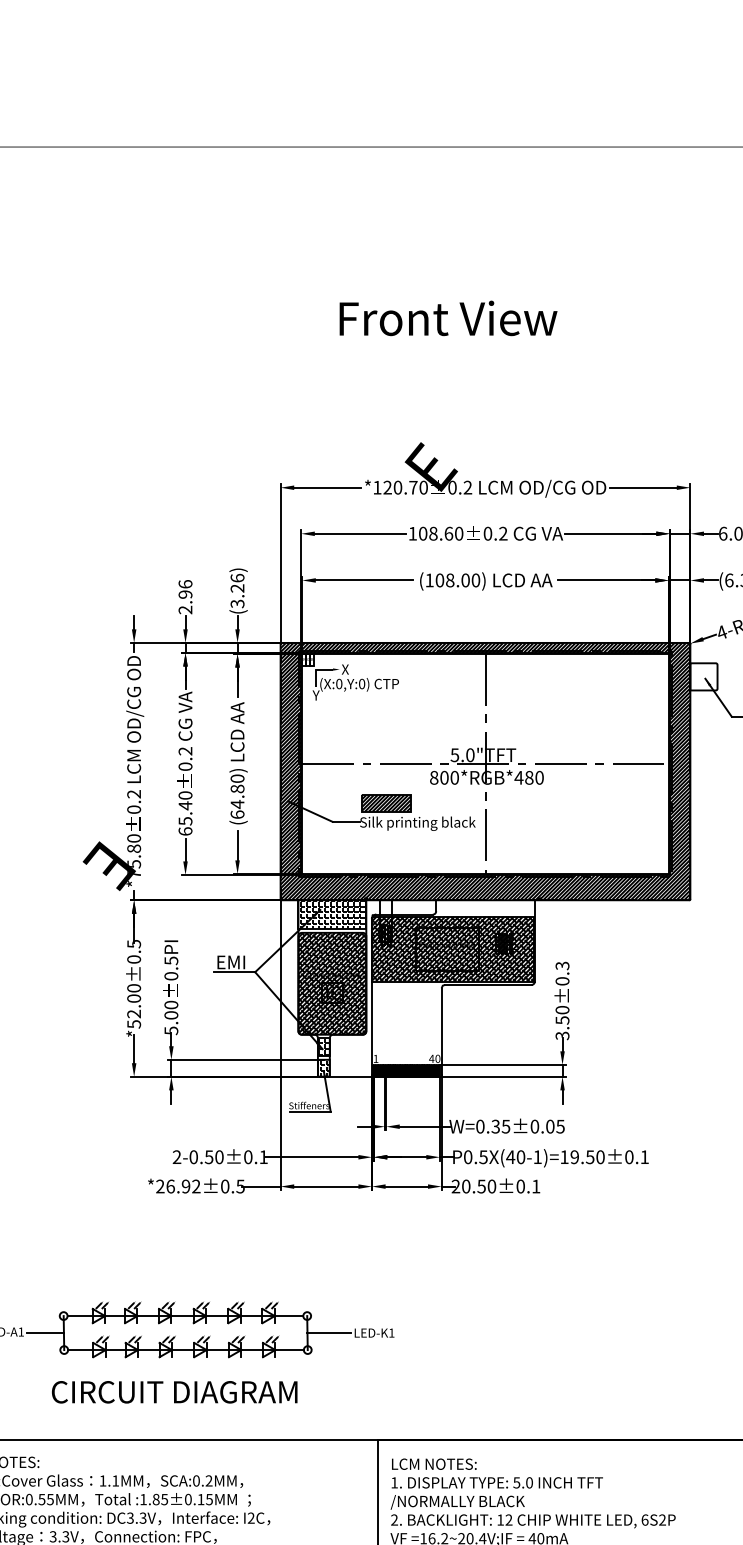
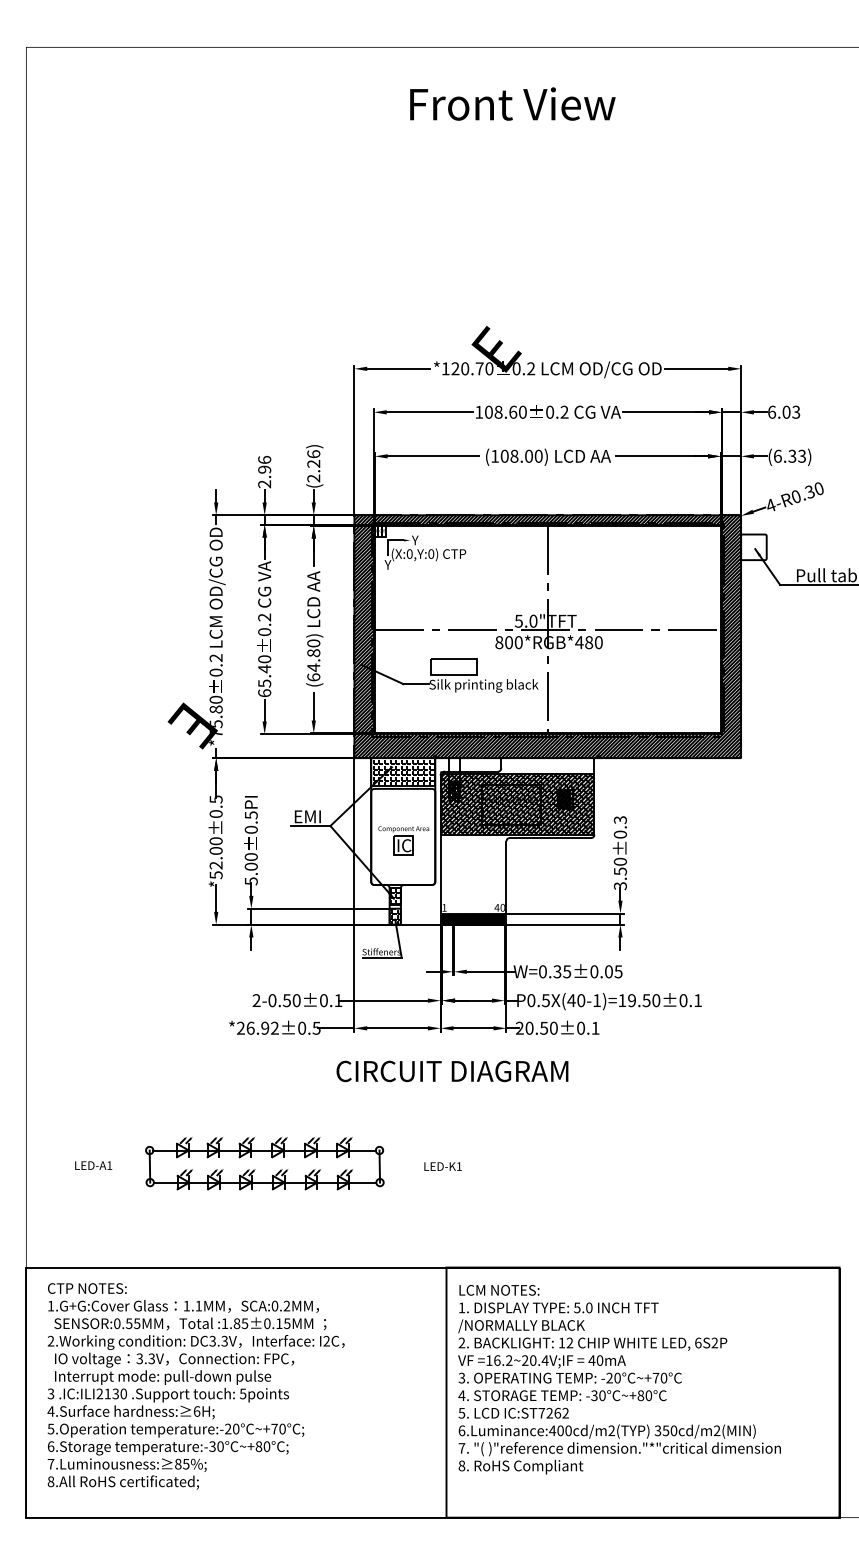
text: (448, 317) -> (512, 103), moved
text: (238, 603) -> (314, 478), (3.26) -> (2.26)
text: (345, 669) -> (415, 540), X -> Y
hatch: (386, 803) -> (454, 666), removed
hatch: (332, 983) -> (403, 836), removed
line: (44, 1333) -> (131, 1166), removed
line: (328, 1333) -> (399, 1166), removed
text: (174, 1392) -> (452, 1071), moved

